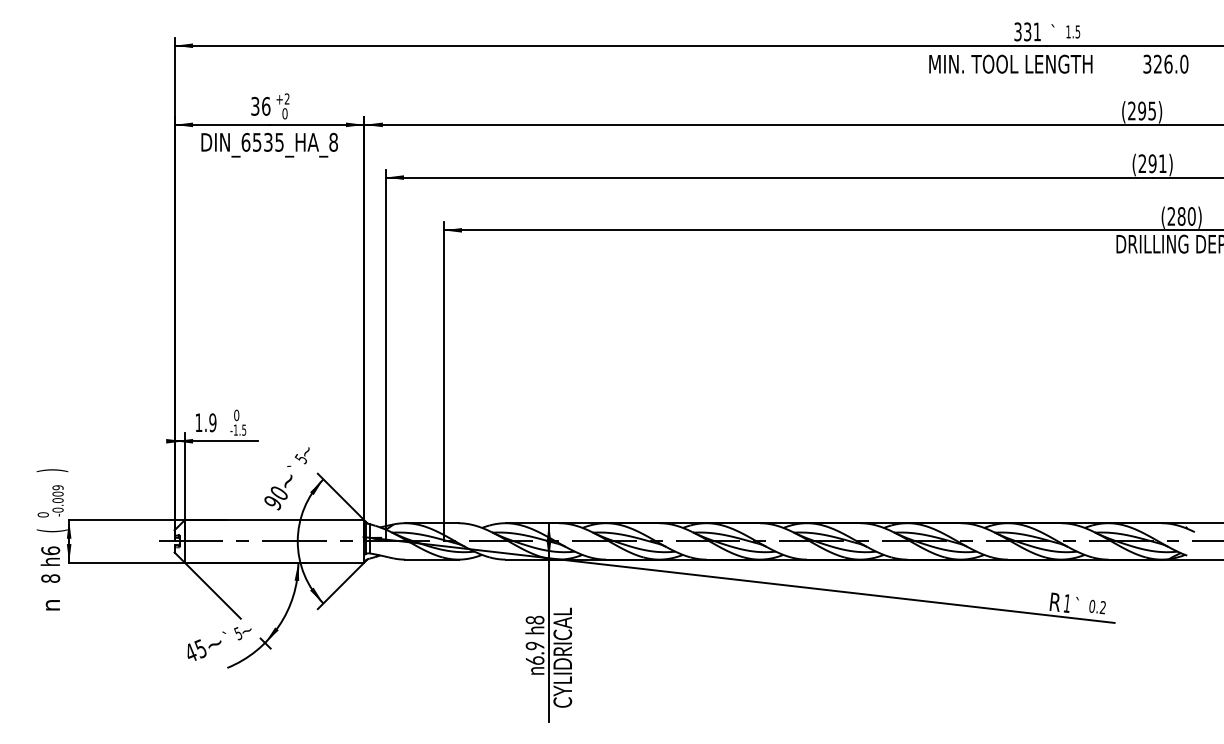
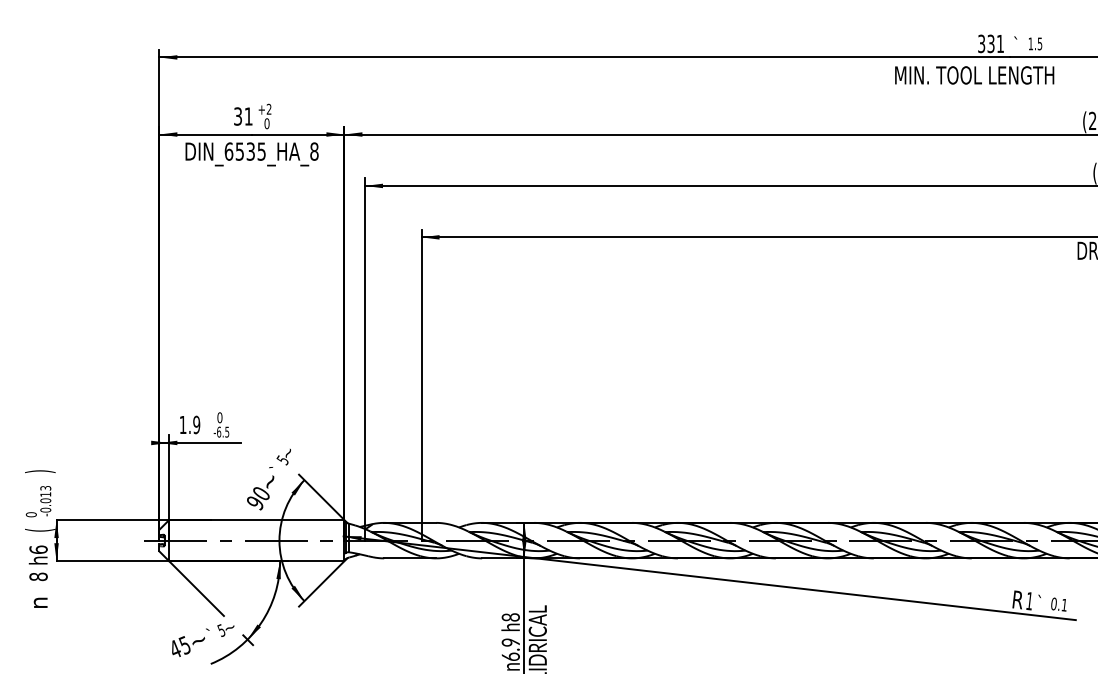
text: (266, 105) -> (248, 115), 36 -> 31
text: (235, 429) -> (218, 431), -1.5 -> -6.5
text: (57, 490) -> (45, 490), -0.009 -> -0.013
text: (1102, 607) -> (1064, 605), 0.2 -> 0.1

